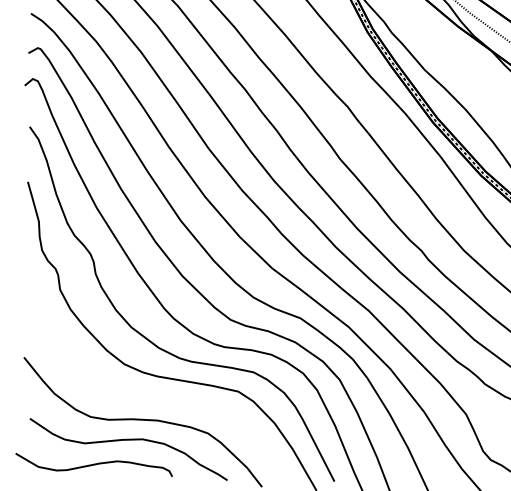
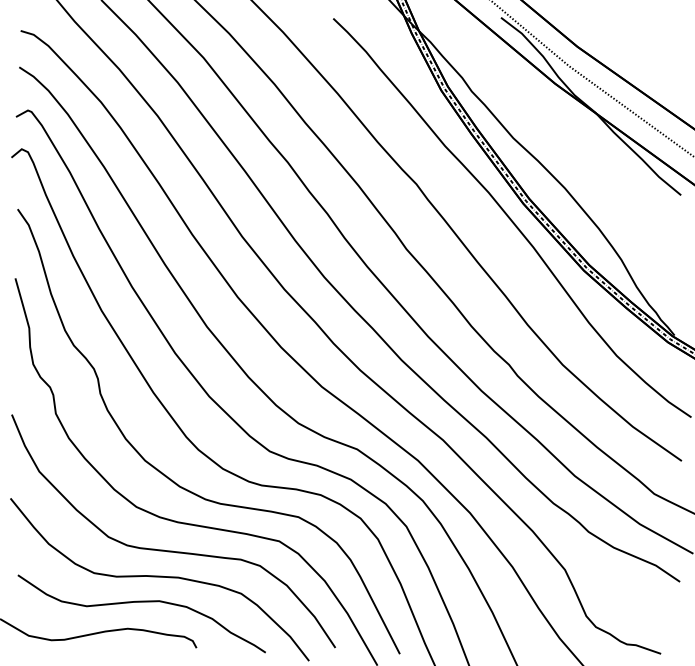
curve: (153, 398) -> (172, 550), added

